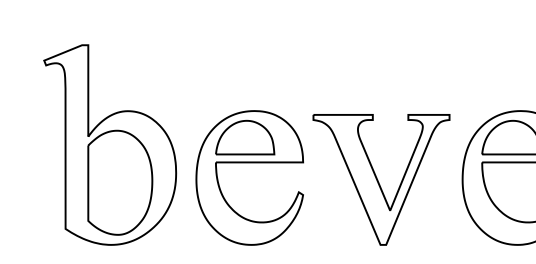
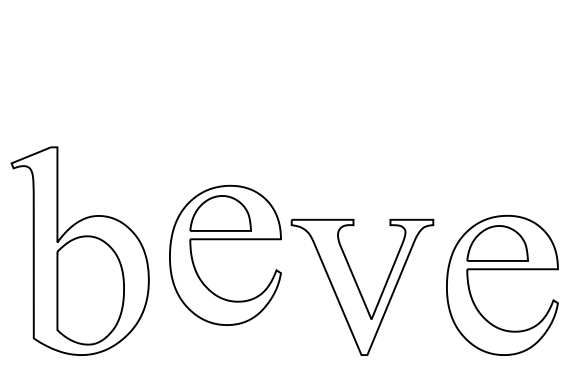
part: (249, 163) -> (225, 240), moved

